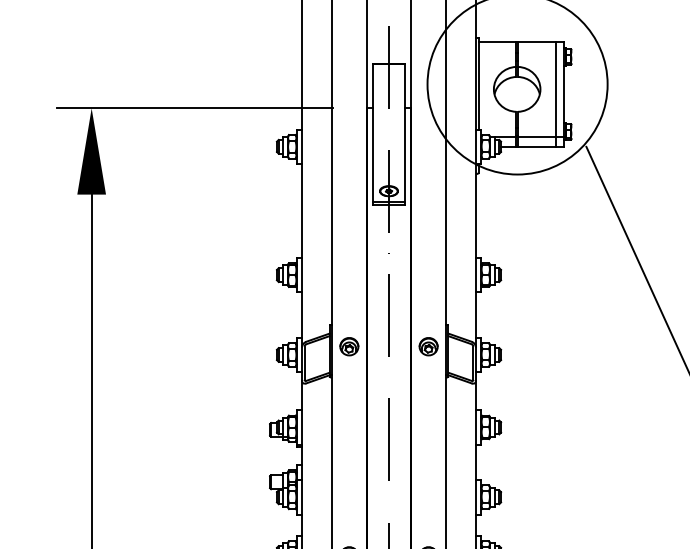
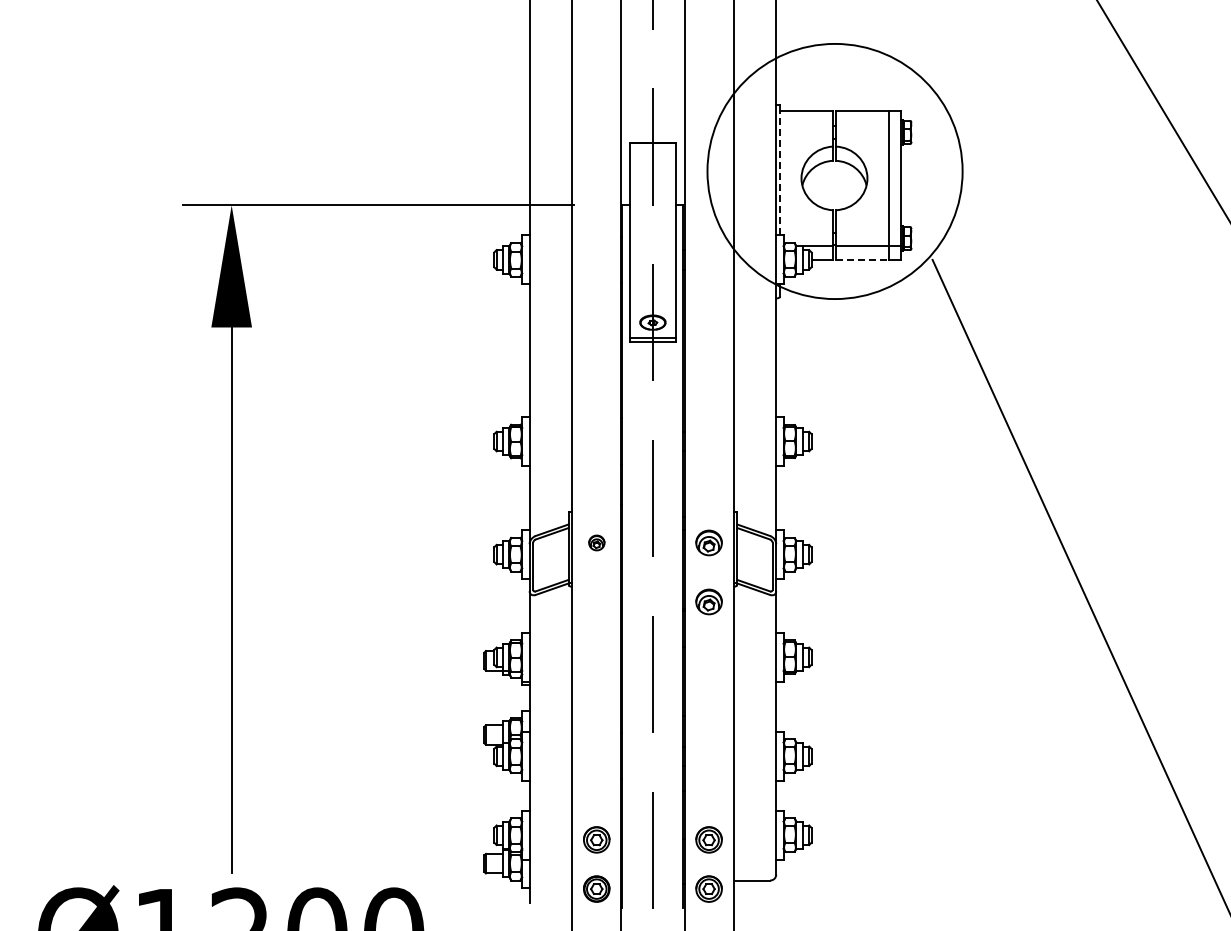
line: (479, 85) -> (780, 172), solid -> dashed
line: (536, 147) -> (862, 260), solid -> dashed
part: (349, 346) -> (596, 542), size x0.6
part: (428, 388) -> (708, 601), added

